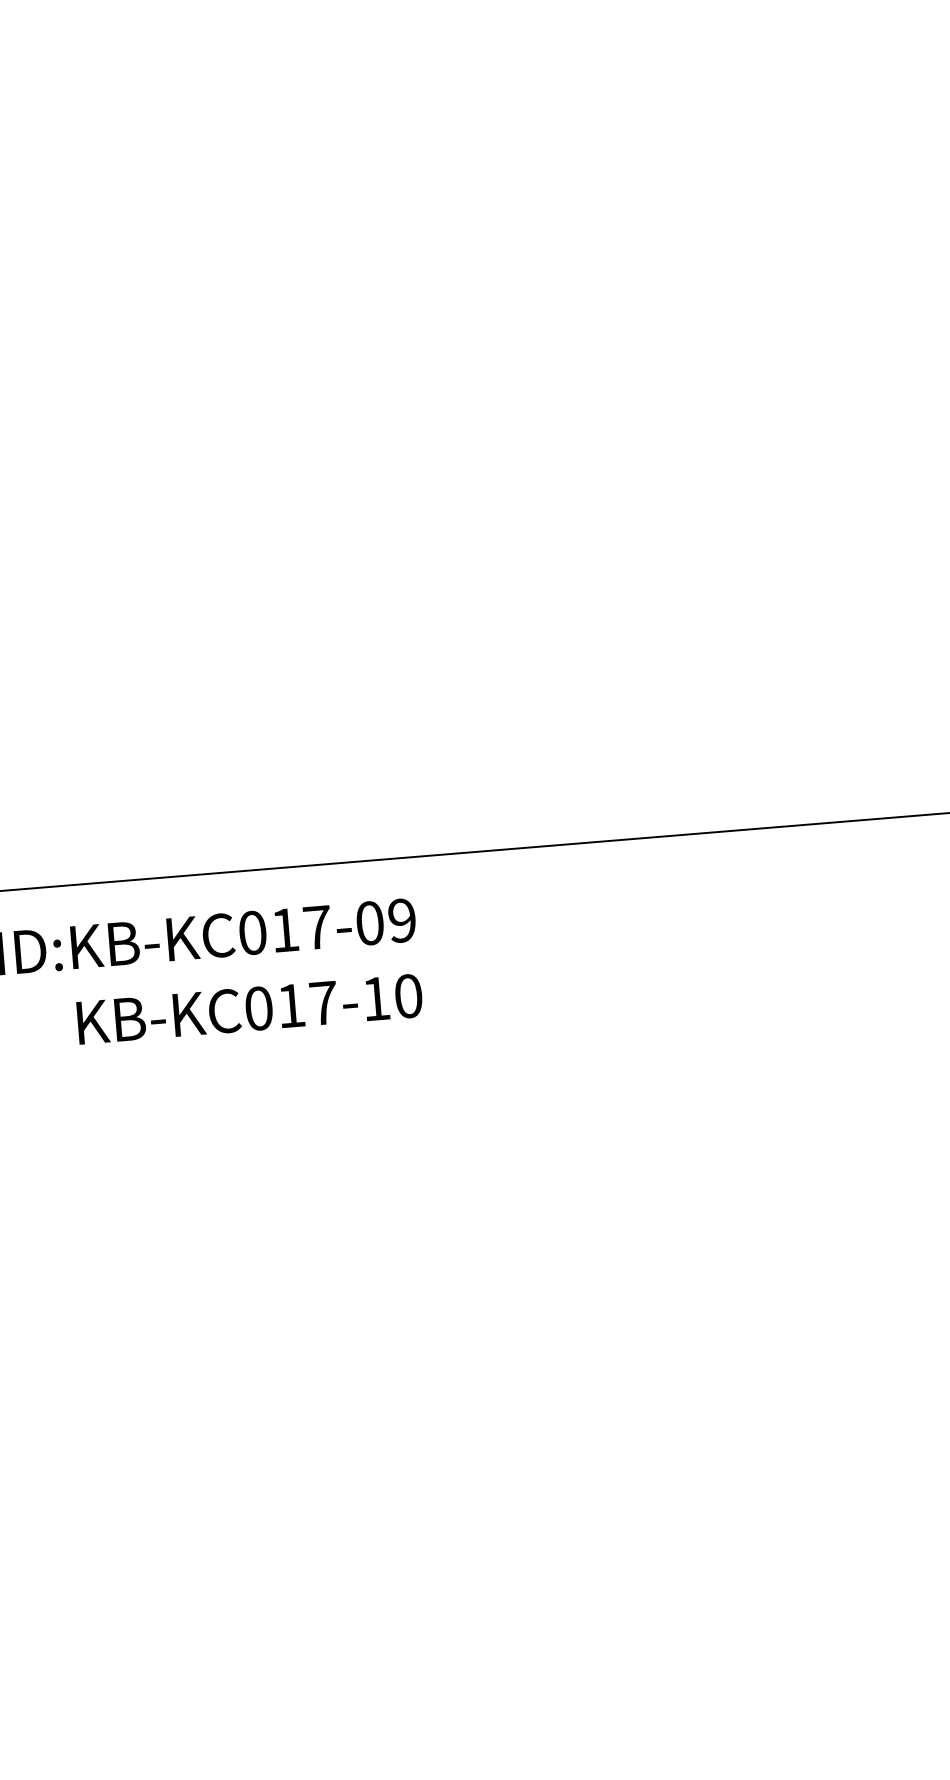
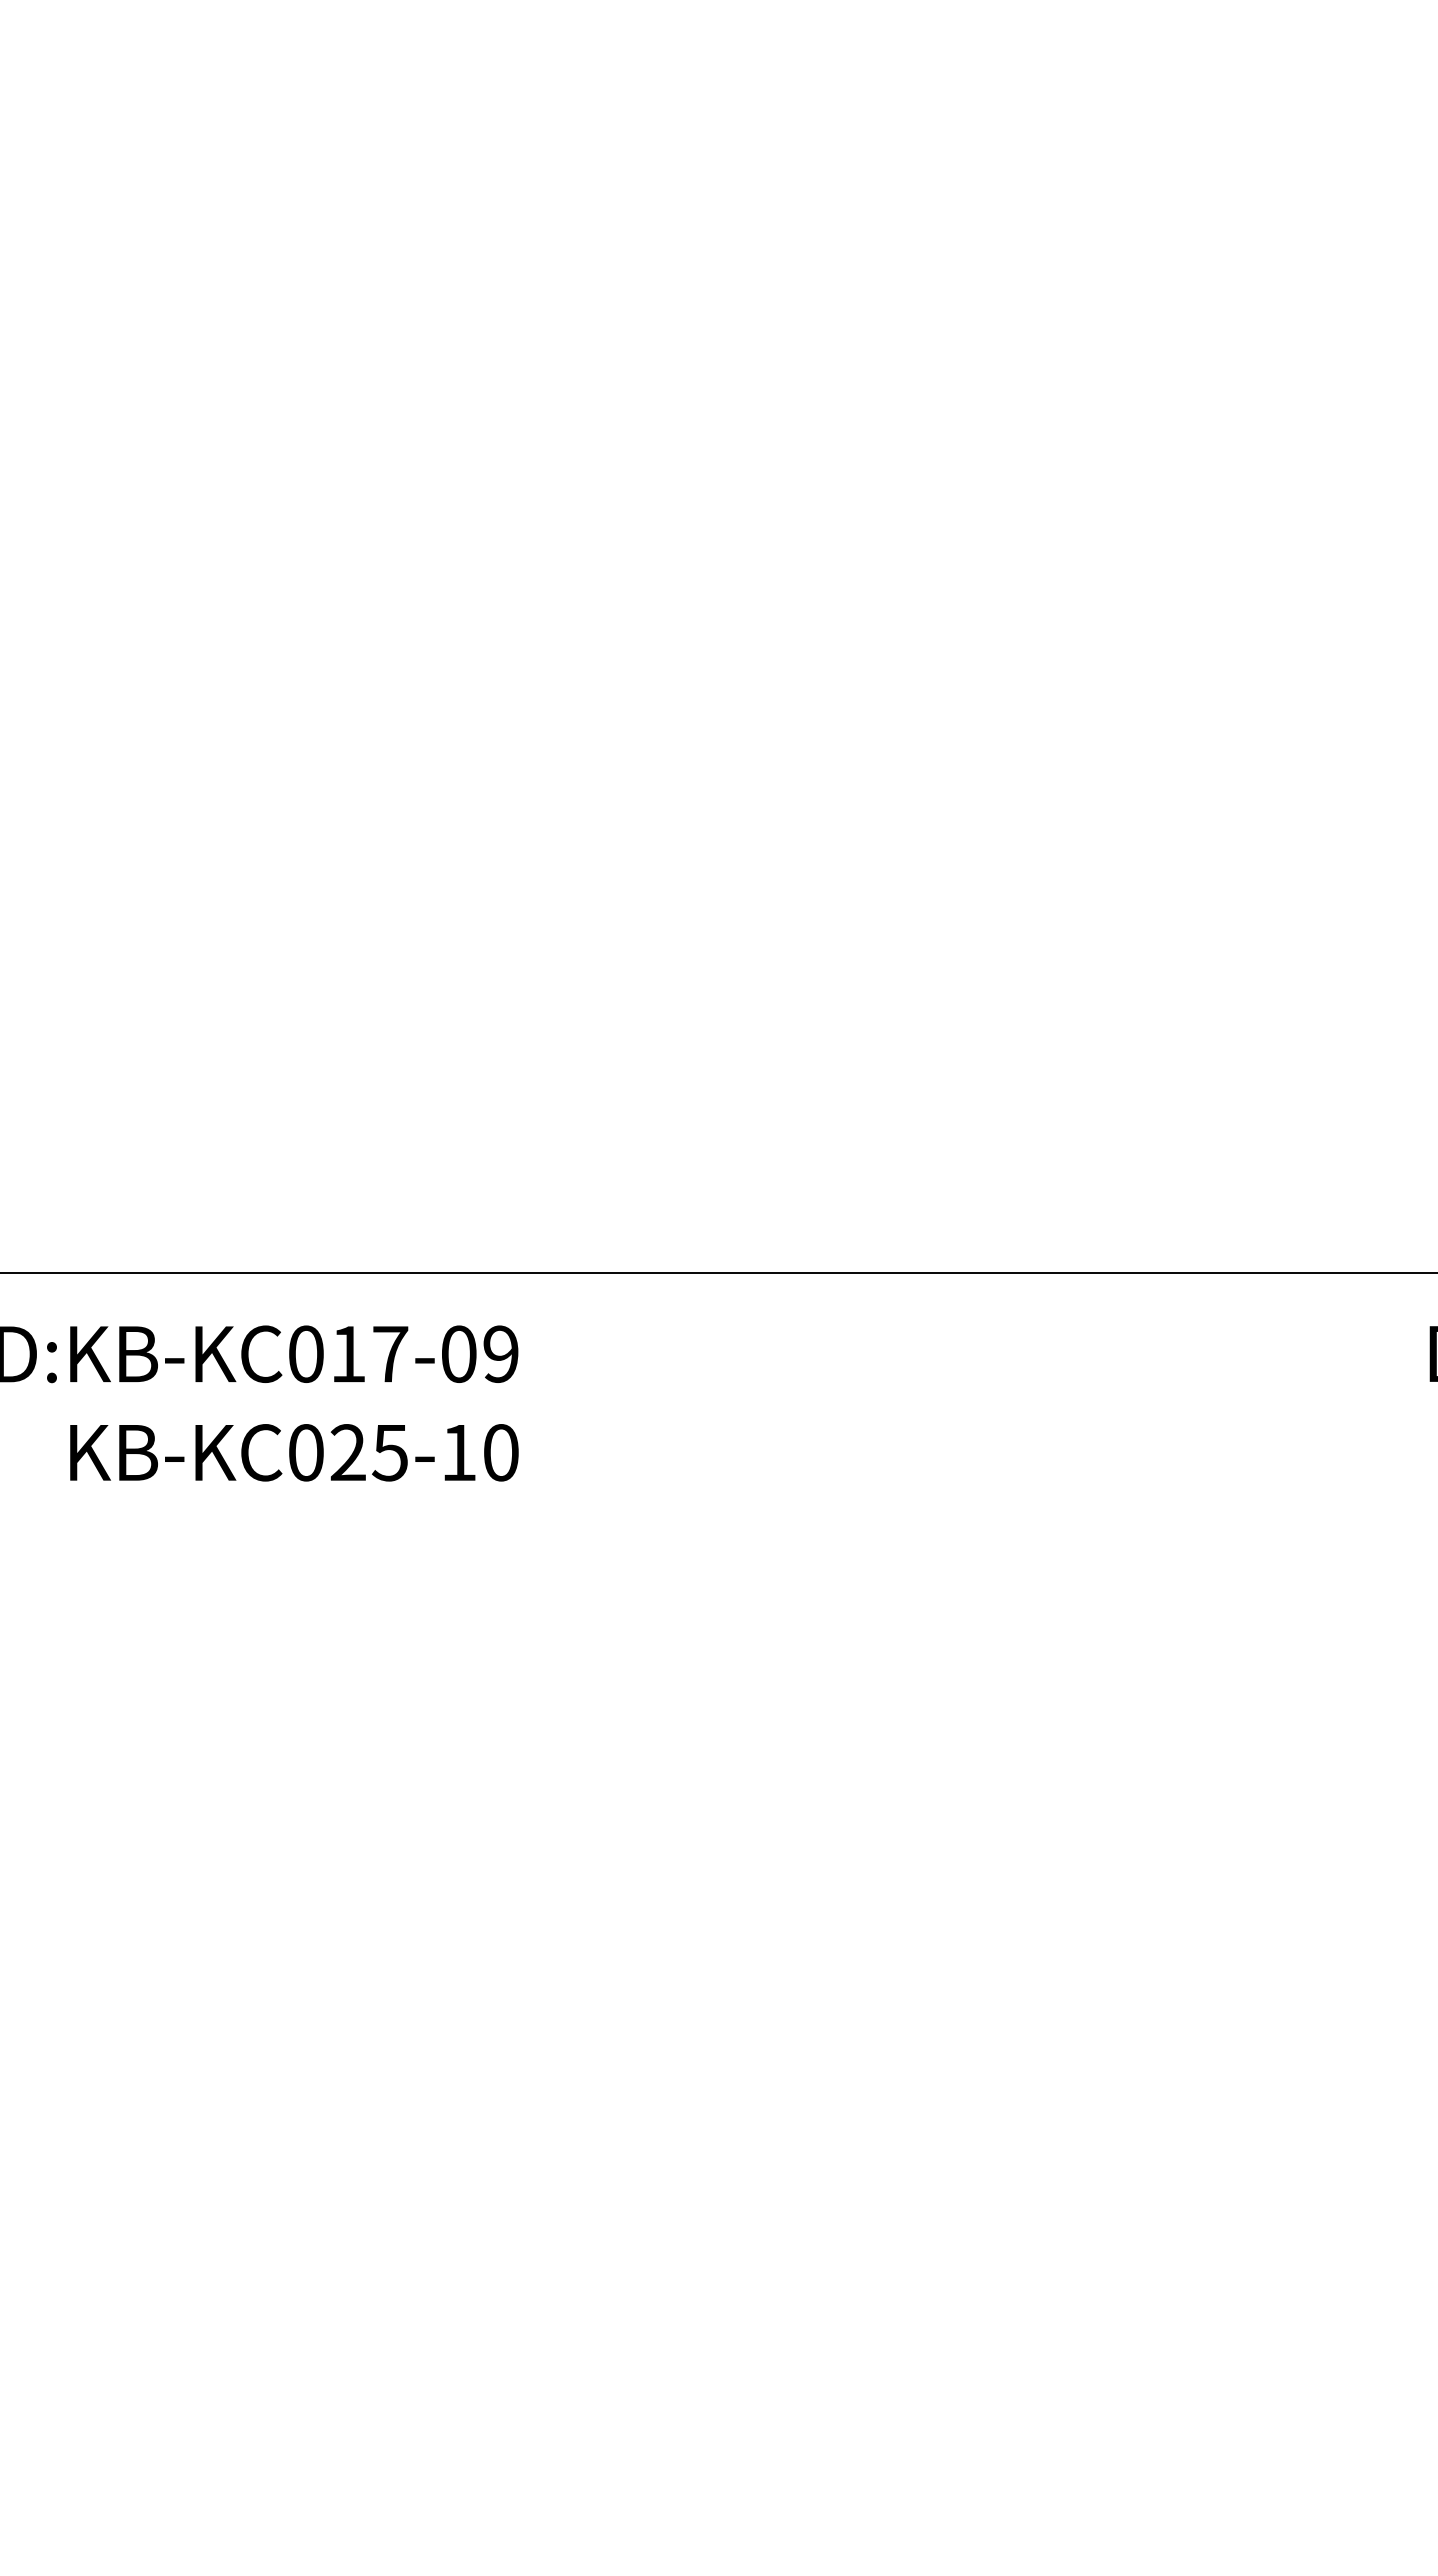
text: (307, 1004) -> (369, 1452), KB-KC017-10 -> KB-KC025-10

